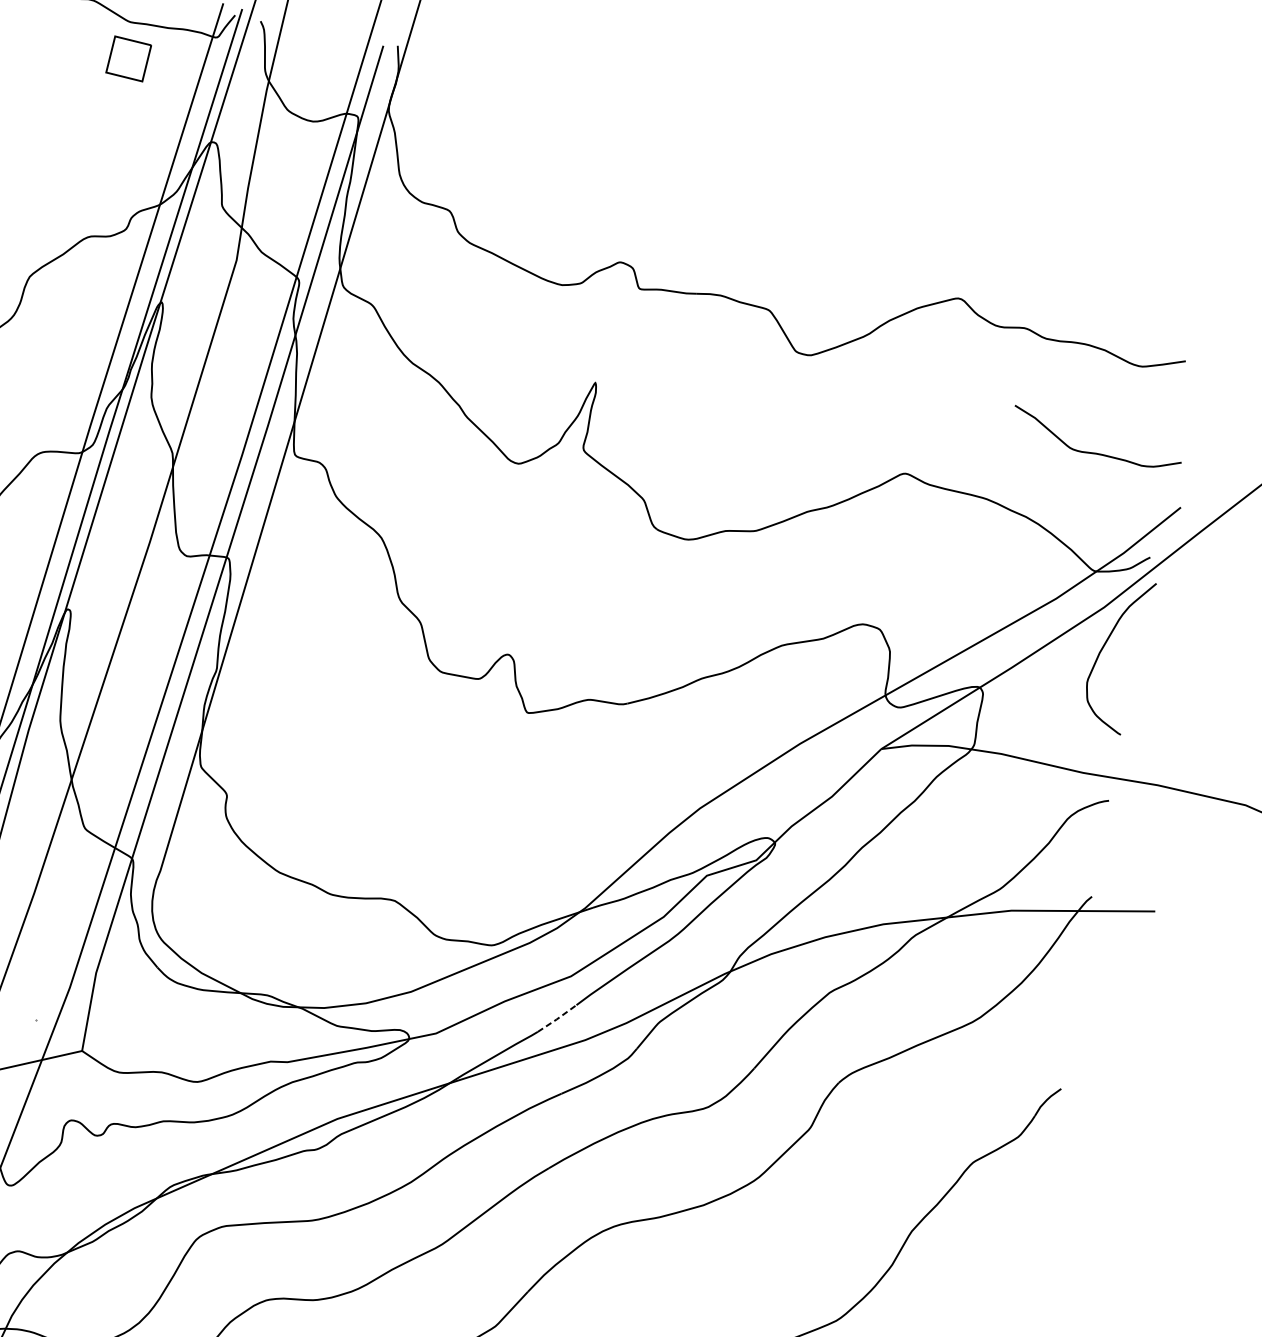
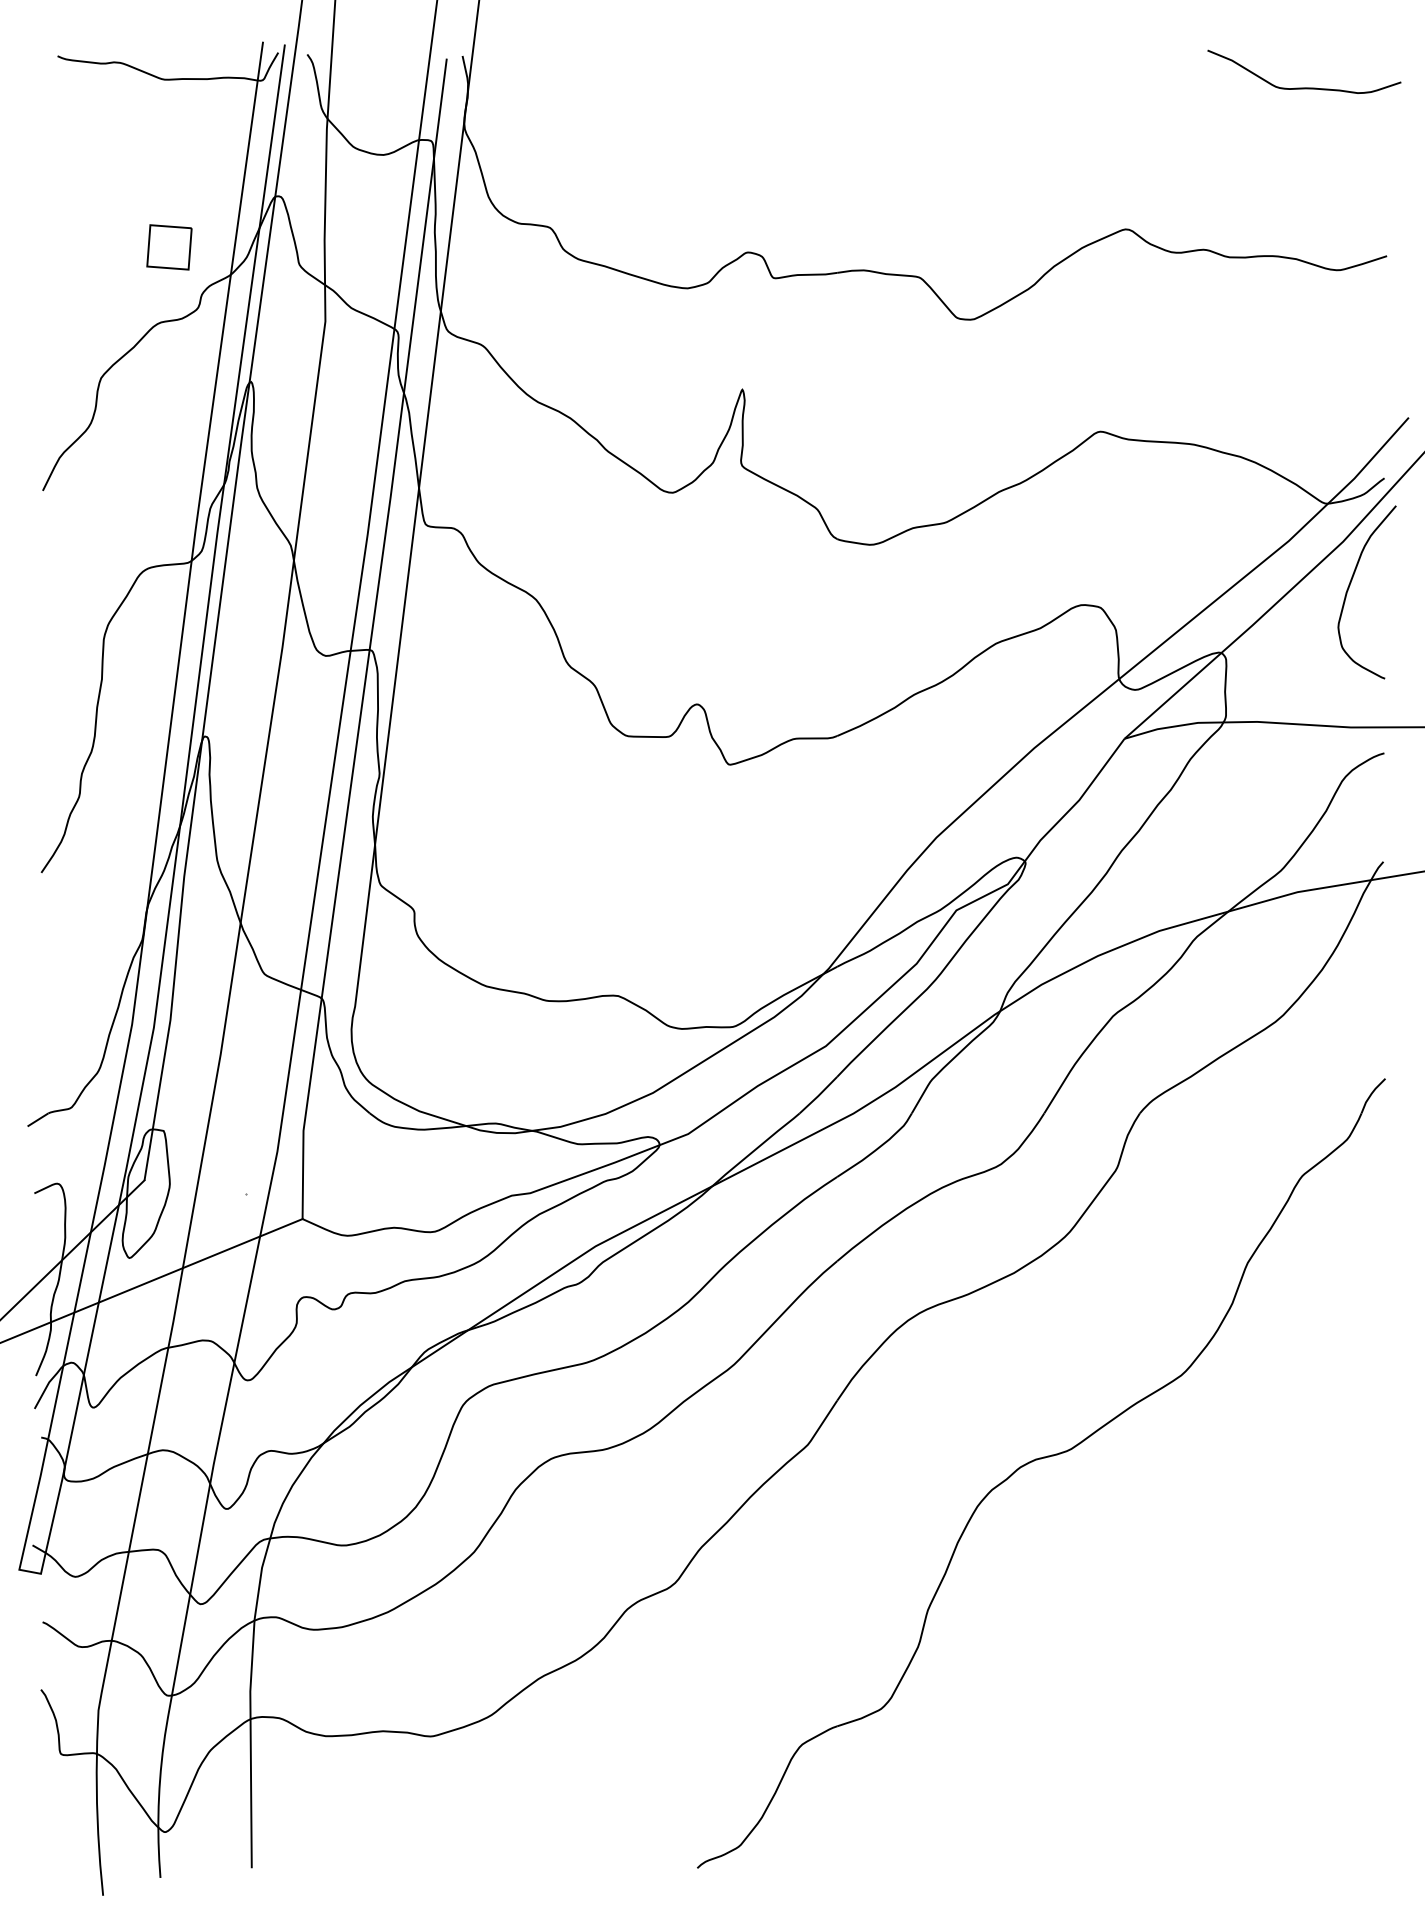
part: (128, 59) -> (169, 247), moved
curve: (1095, 452) -> (1304, 87), moved
line: (557, 1018) -> (818, 1095), dashed -> solid

